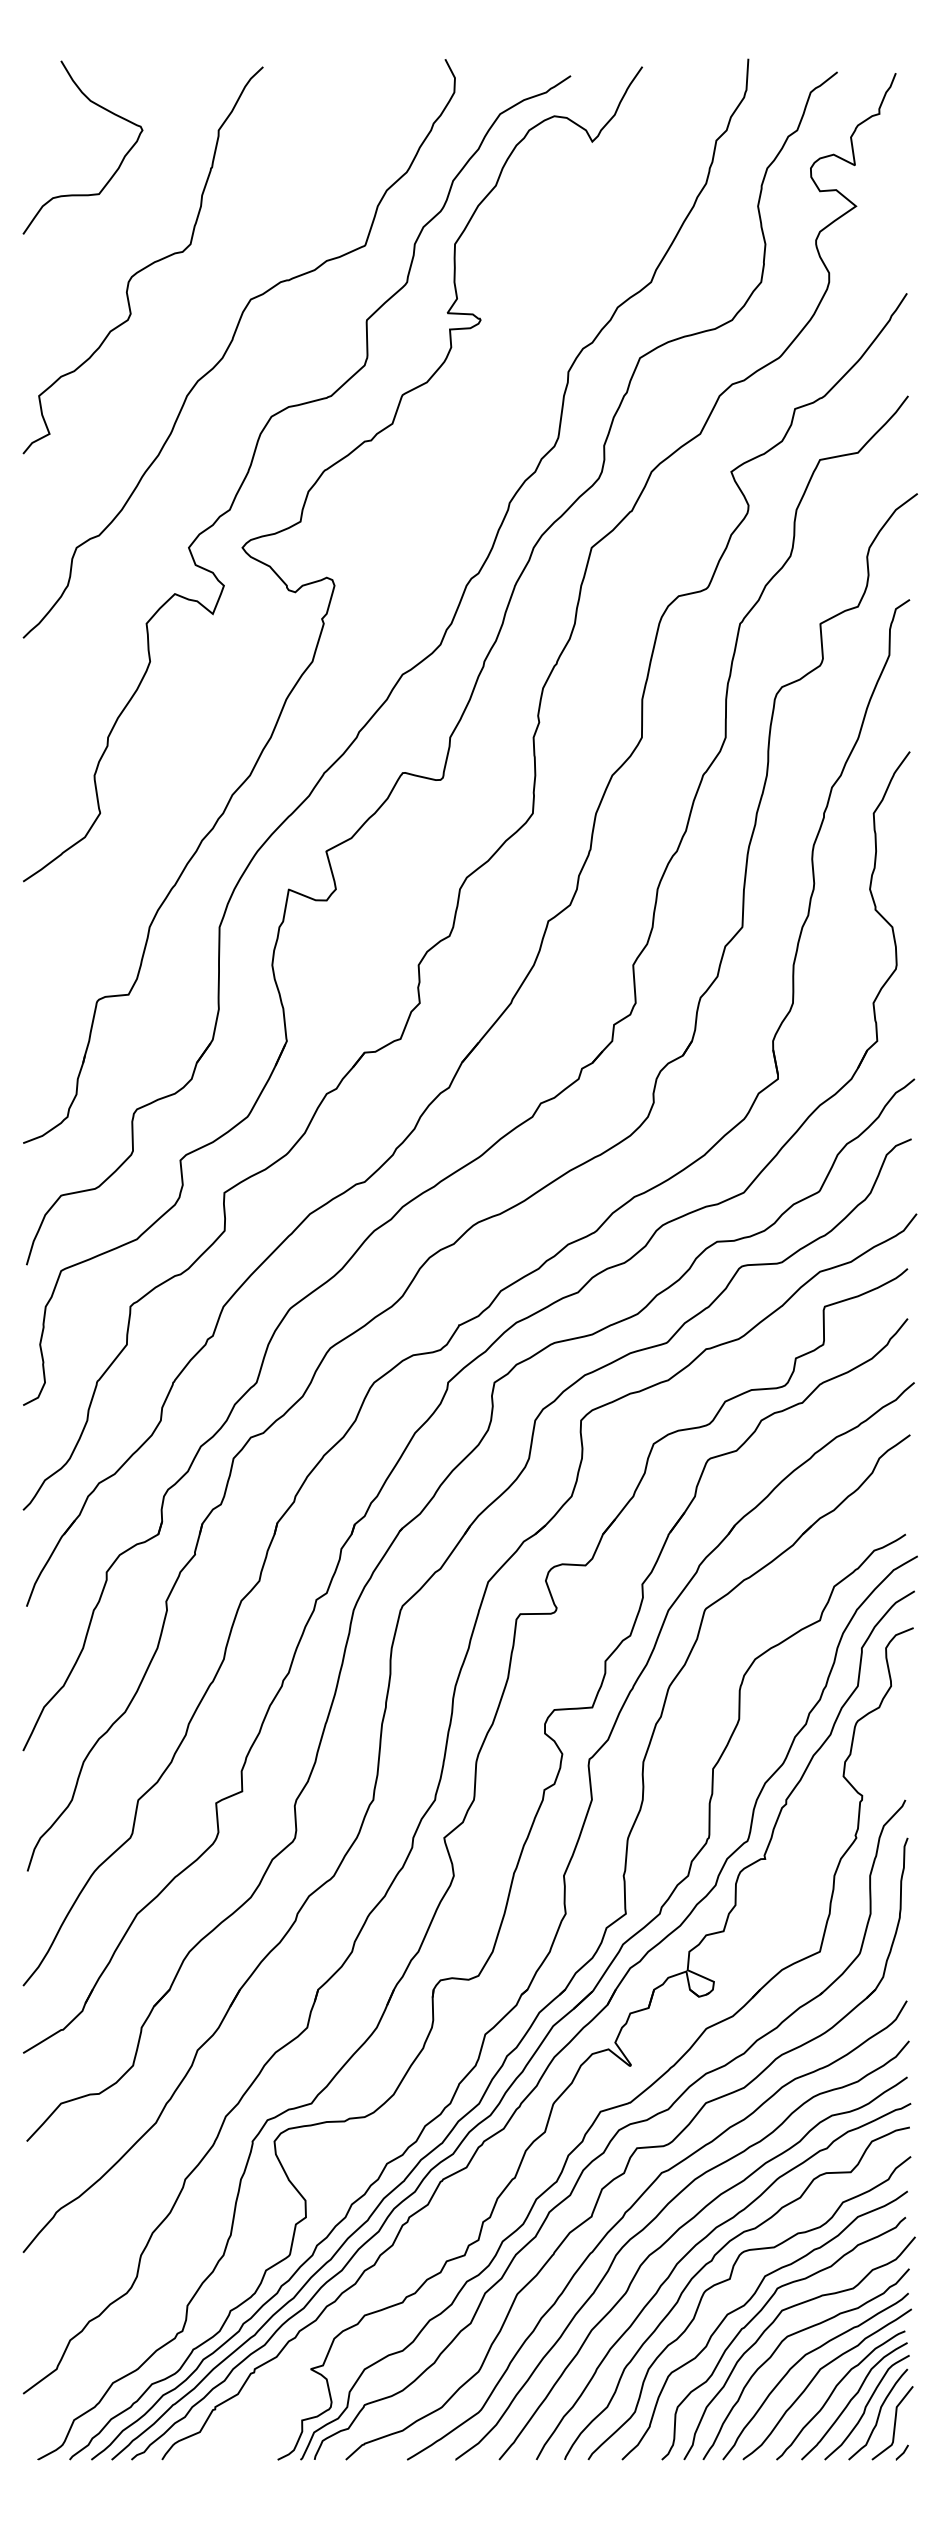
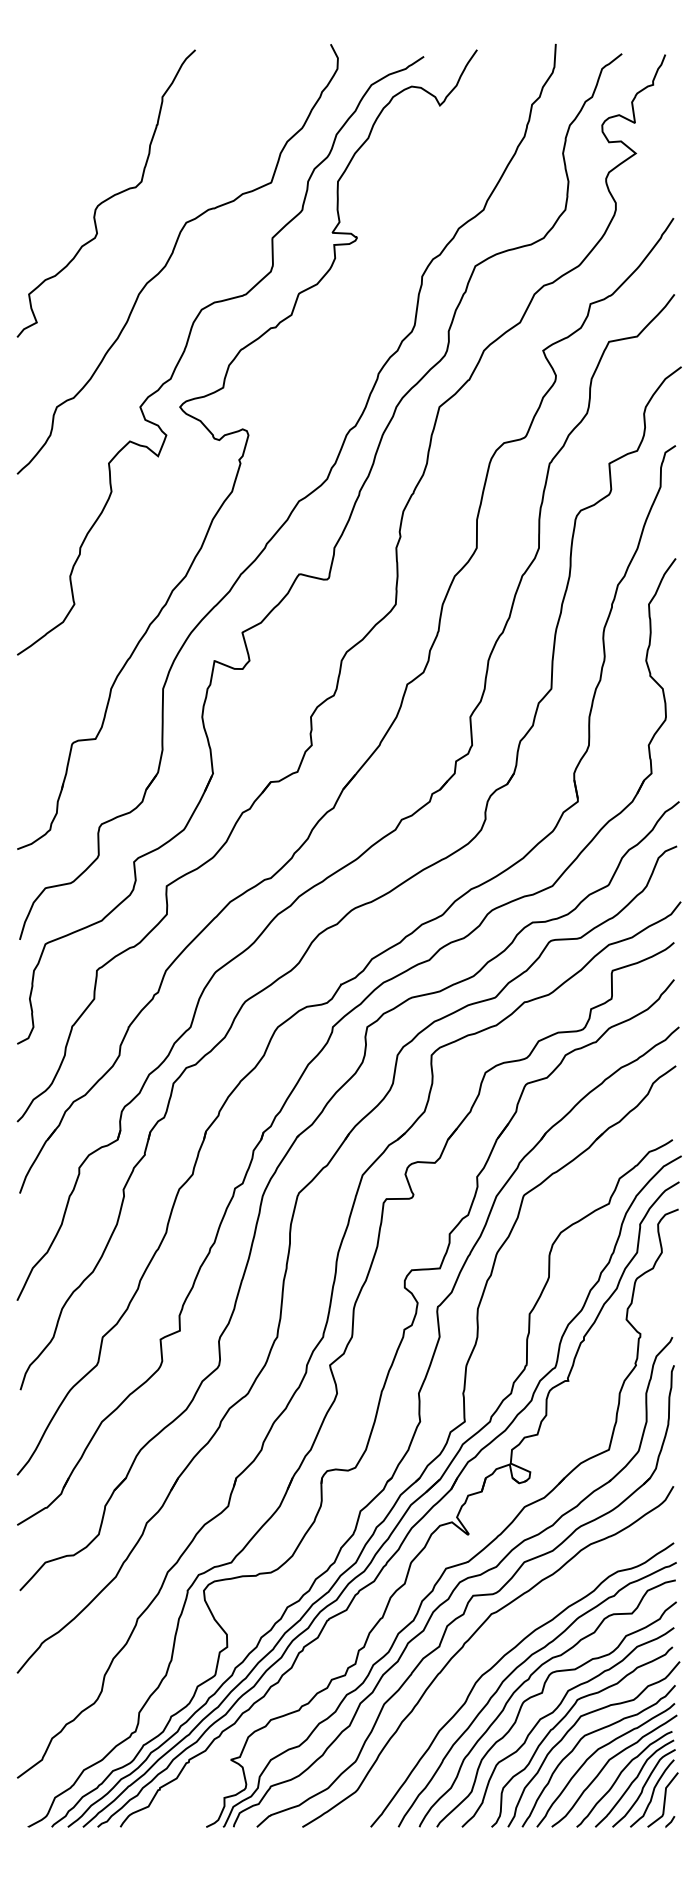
curve: (115, 170) -> (85, 126), removed
curve: (654, 2220) -> (486, 1649), removed

